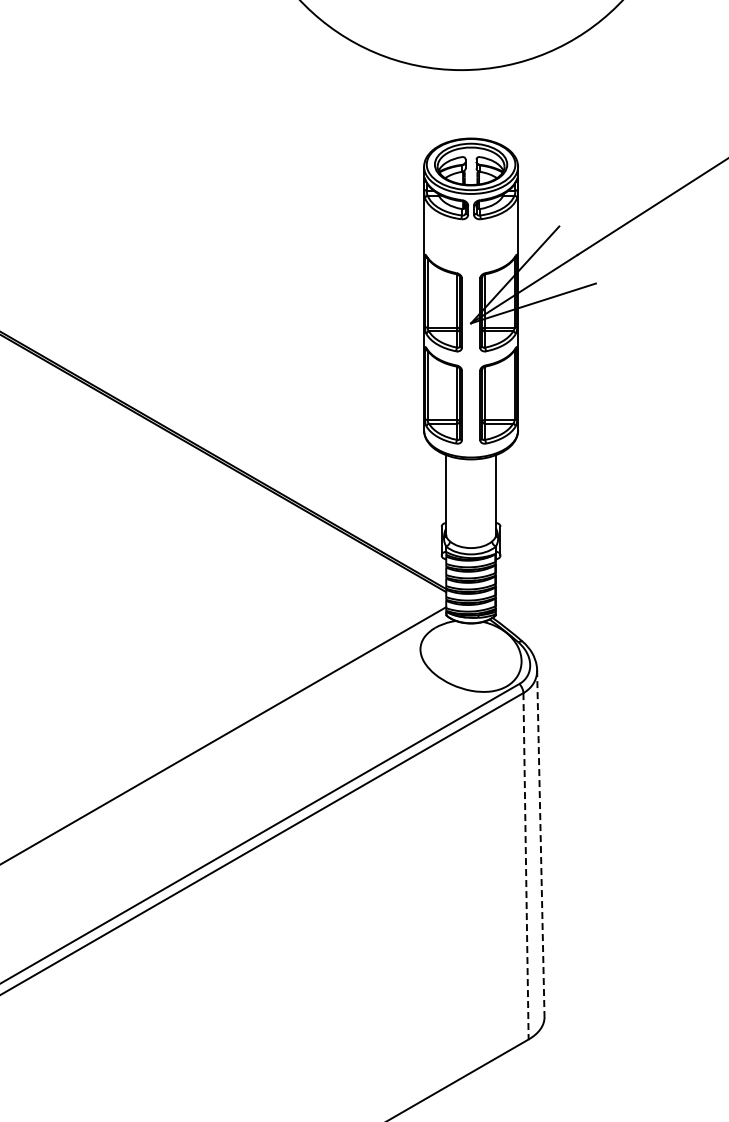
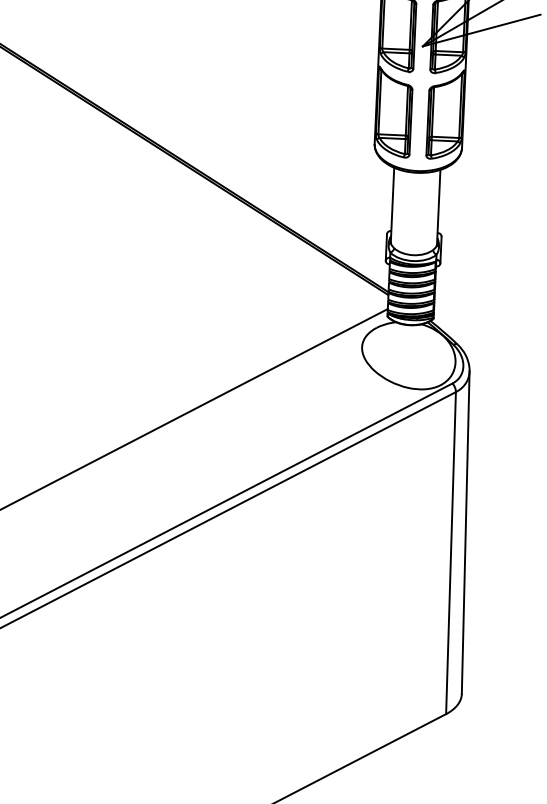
line: (540, 844) -> (465, 533), dashed -> solid
line: (526, 866) -> (451, 553), dashed -> solid

